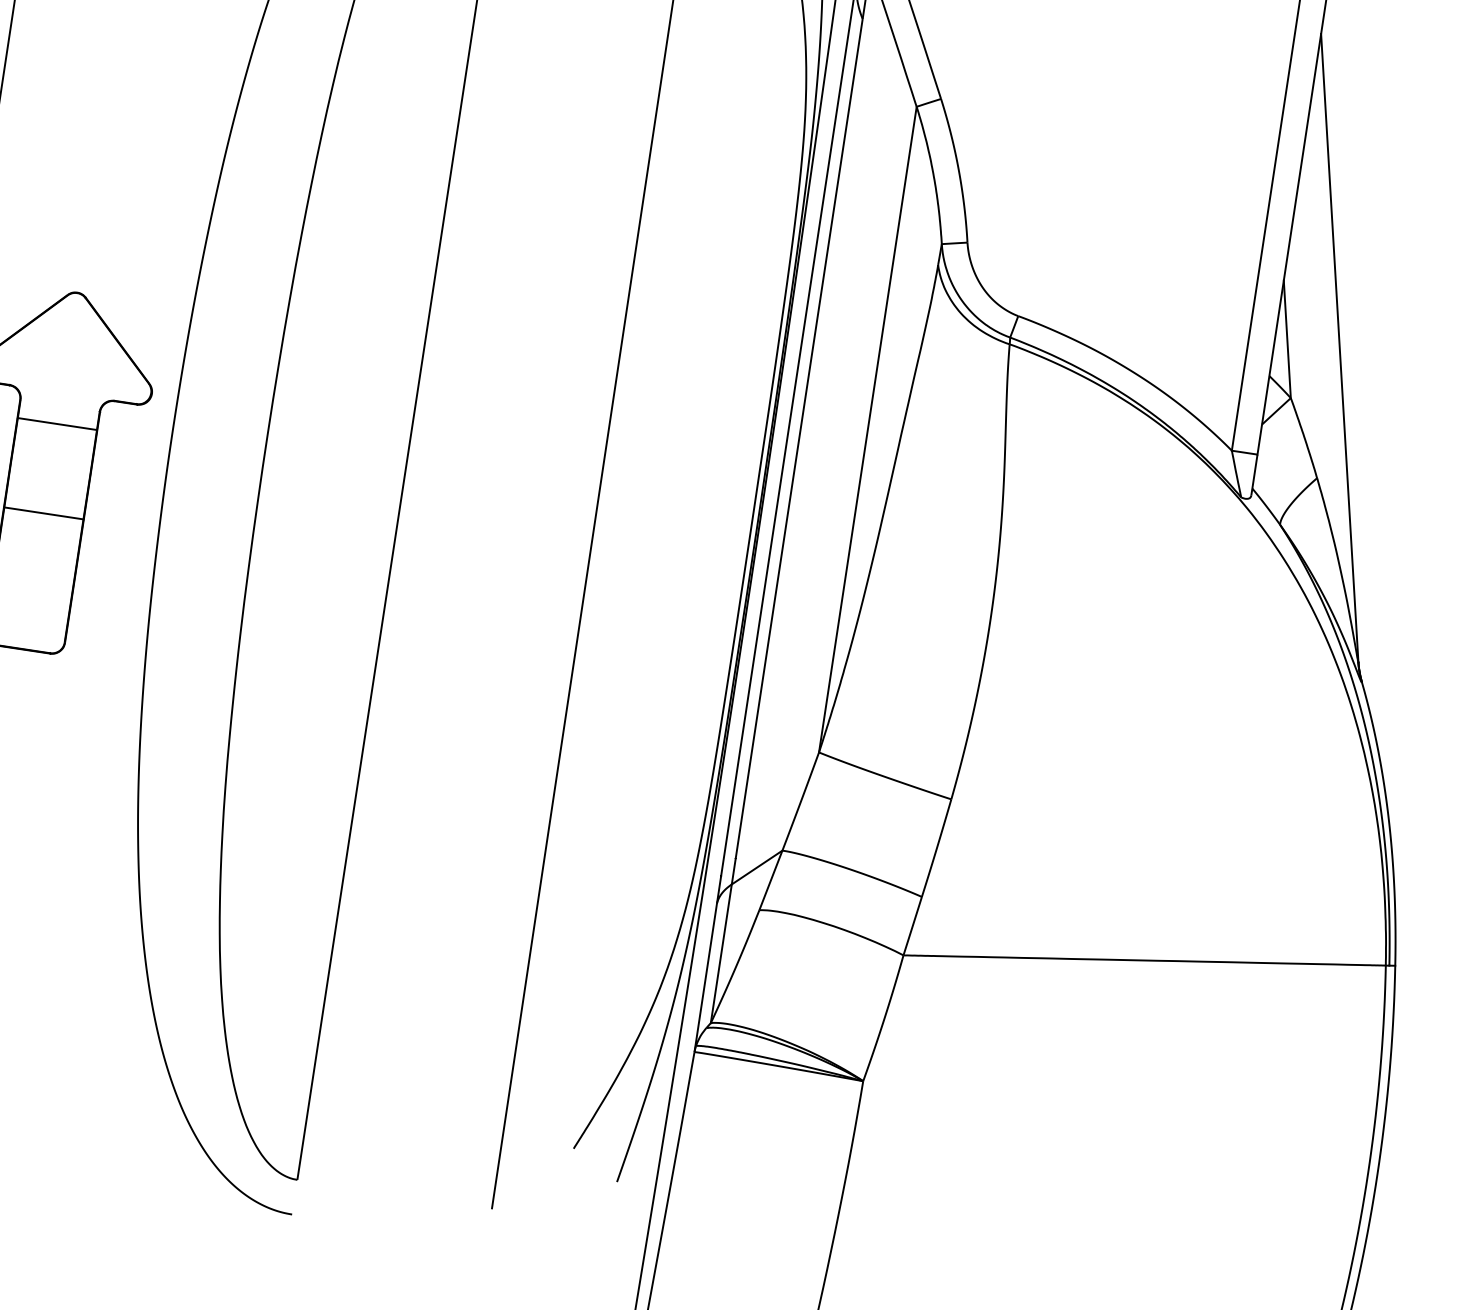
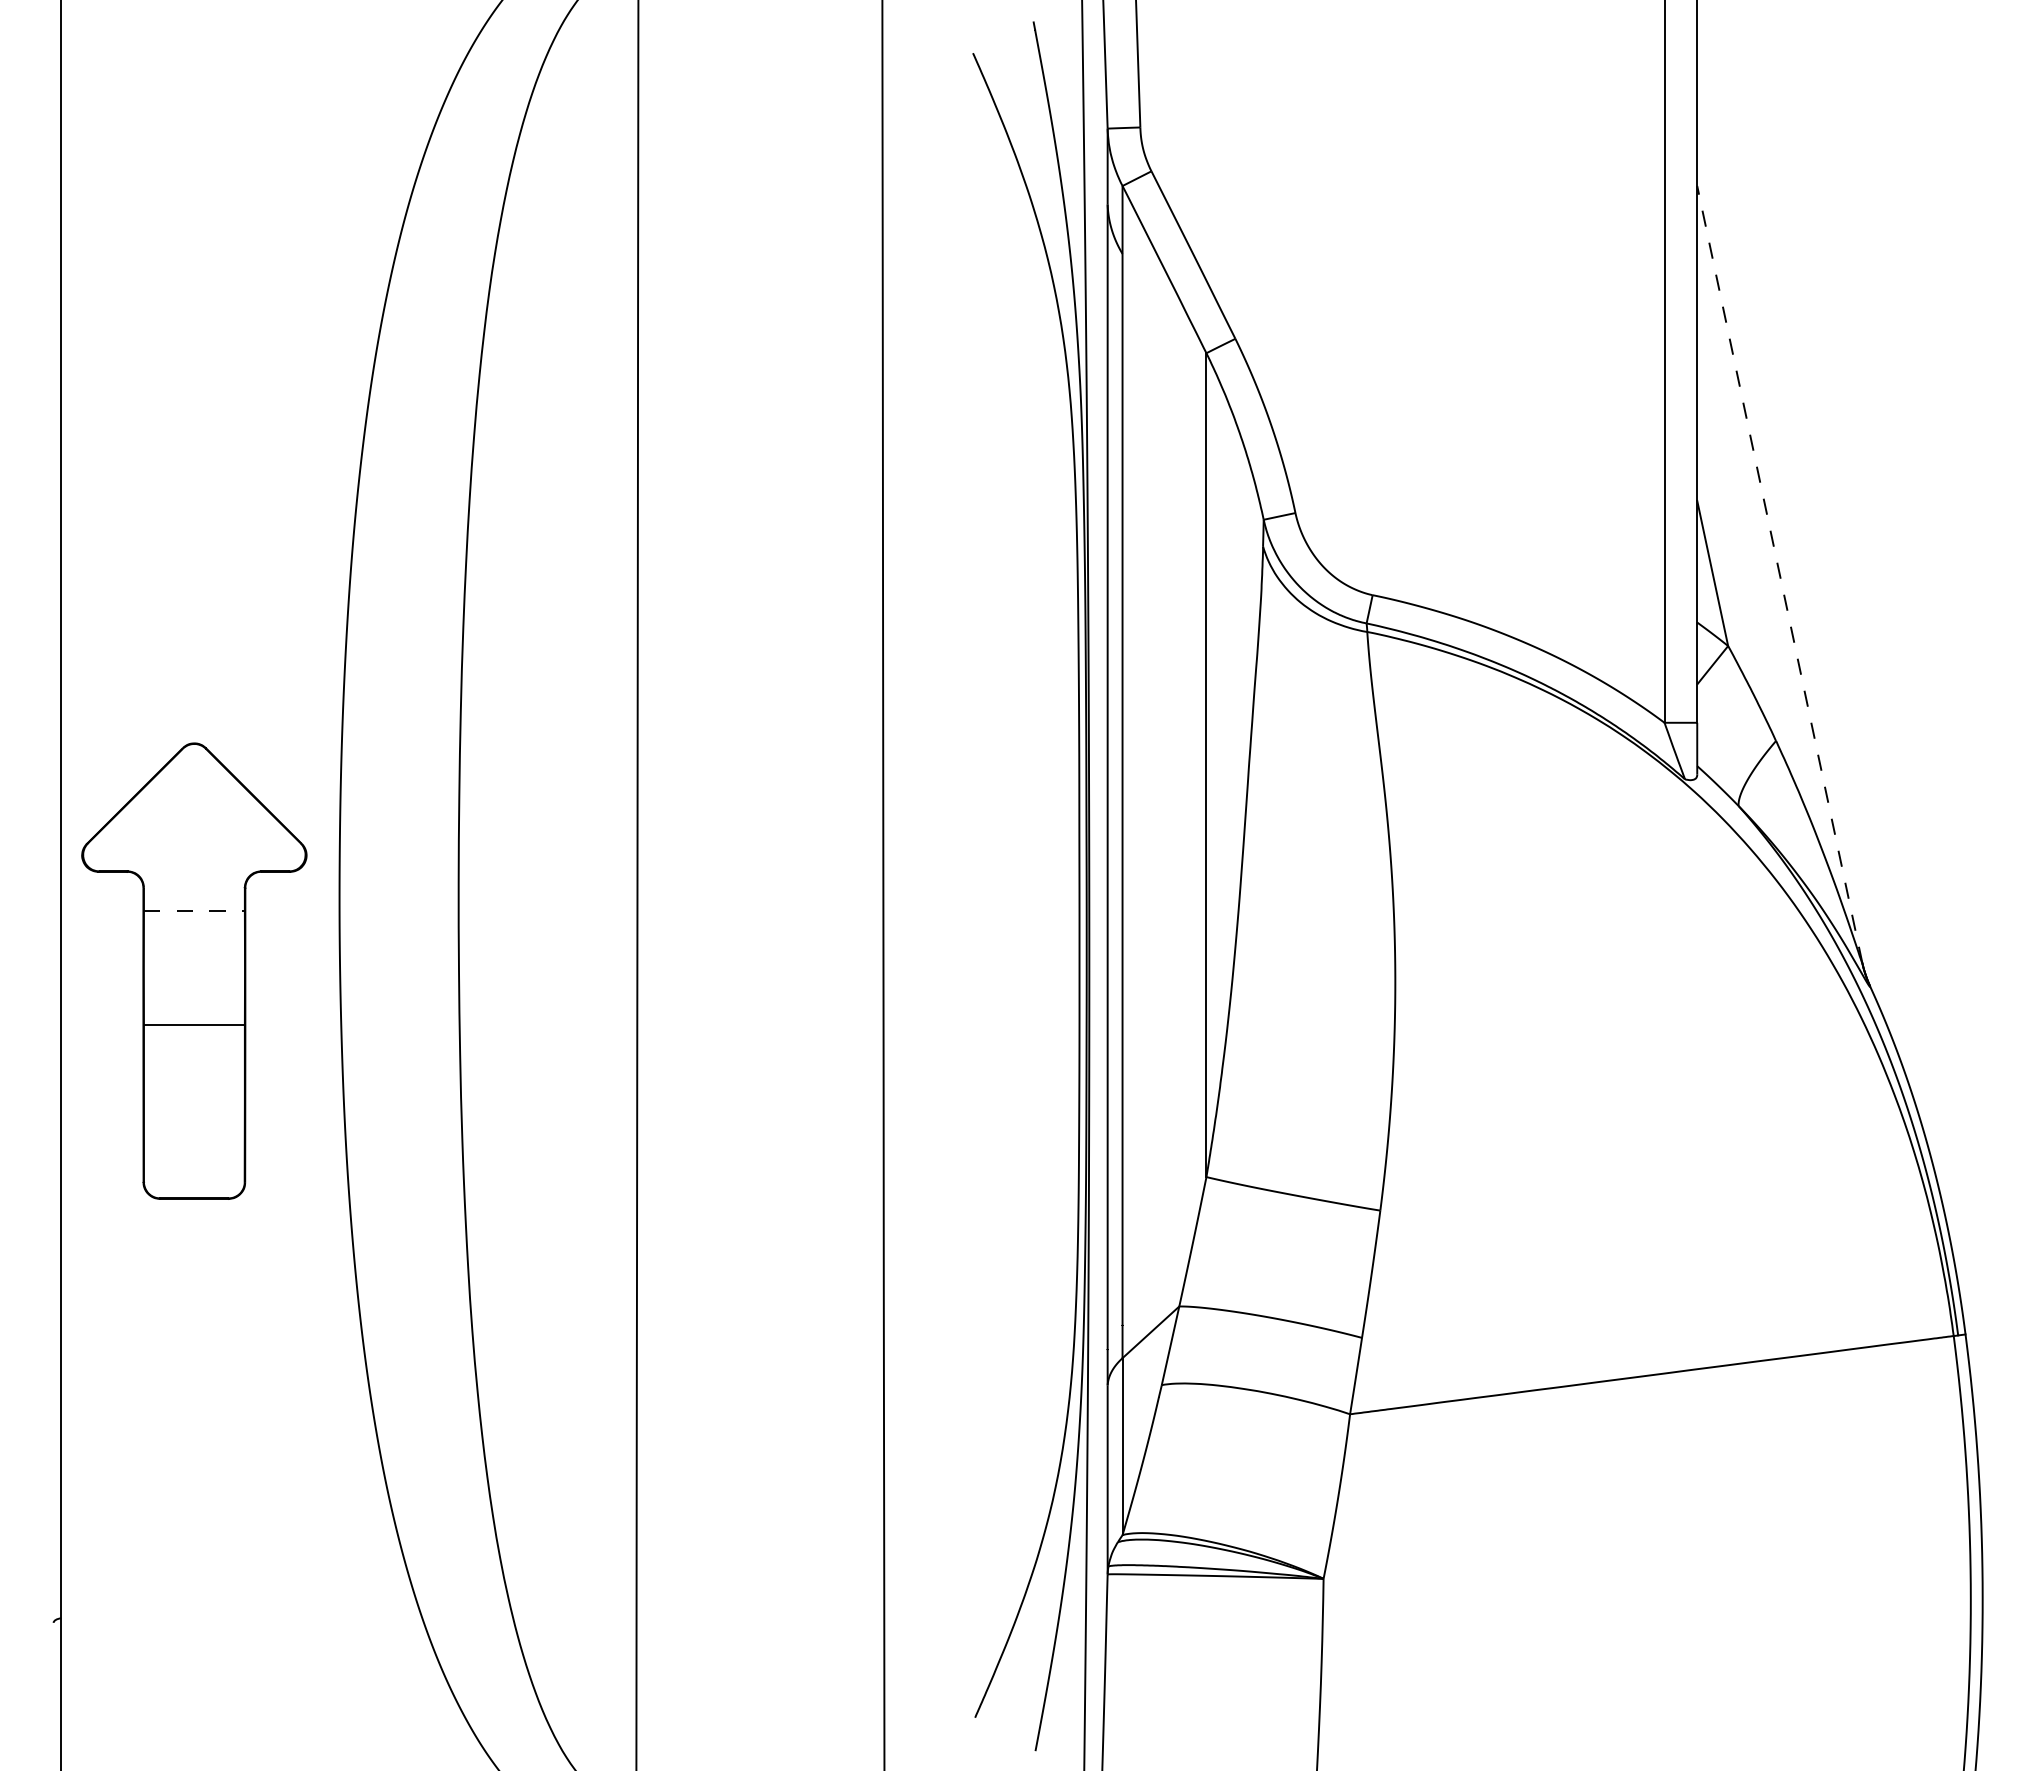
line: (1339, 347) -> (1779, 573), solid -> dashed
line: (57, 424) -> (194, 911), solid -> dashed

